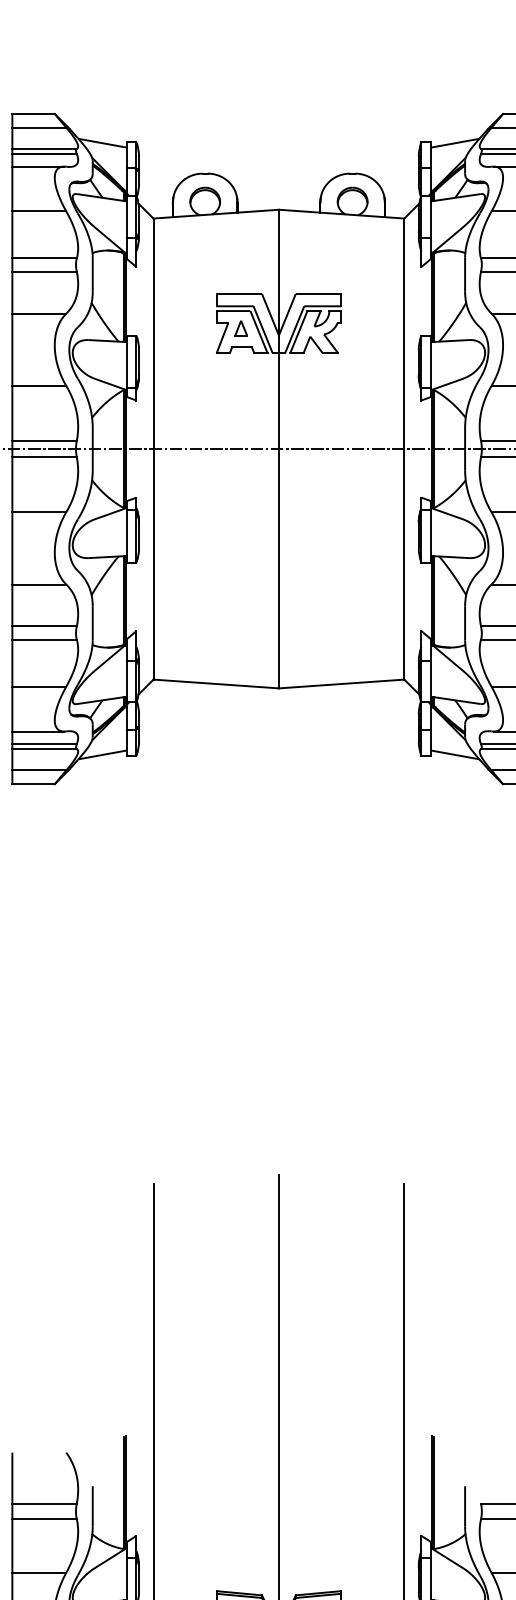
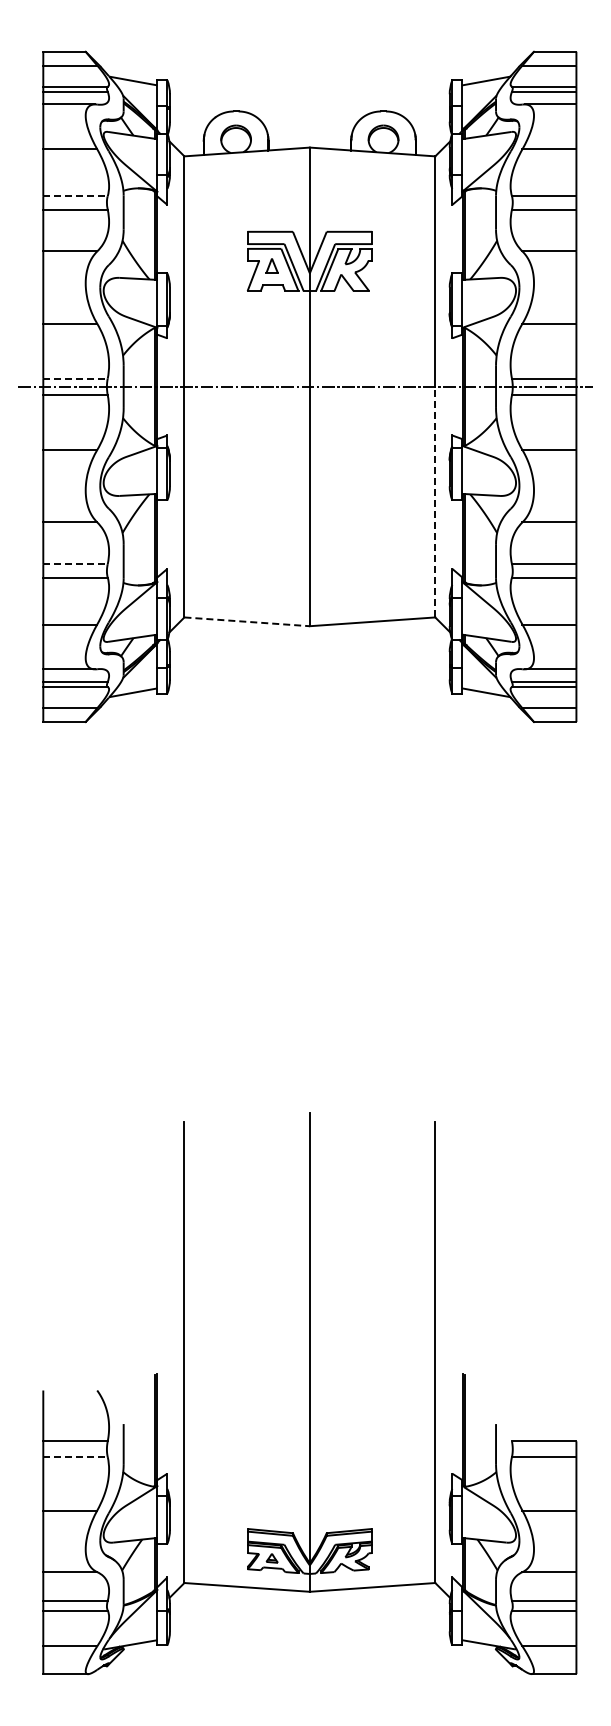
line: (45, 258) -> (76, 196), solid -> dashed
line: (45, 440) -> (76, 378), solid -> dashed
line: (404, 563) -> (435, 501), solid -> dashed
line: (45, 626) -> (76, 564), solid -> dashed
line: (216, 683) -> (247, 621), solid -> dashed
line: (45, 1519) -> (76, 1457), solid -> dashed

